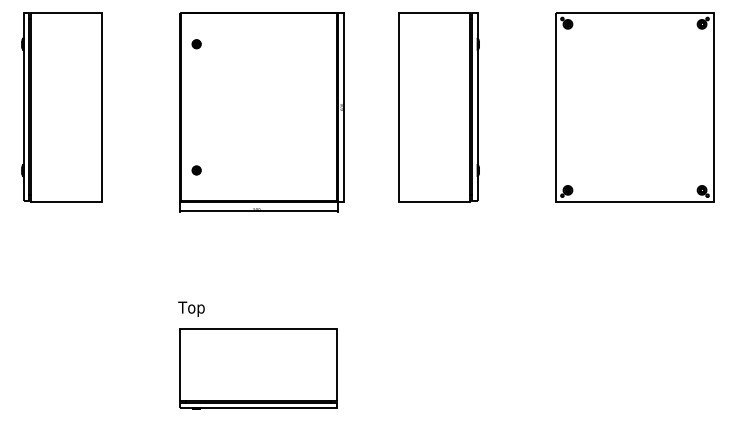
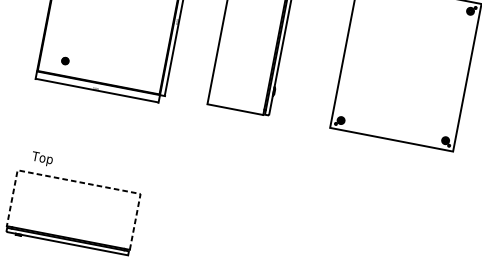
part: (196, 170) -> (65, 61), moved
text: (191, 308) -> (42, 158), moved
line: (258, 328) -> (79, 181), solid -> dashed

